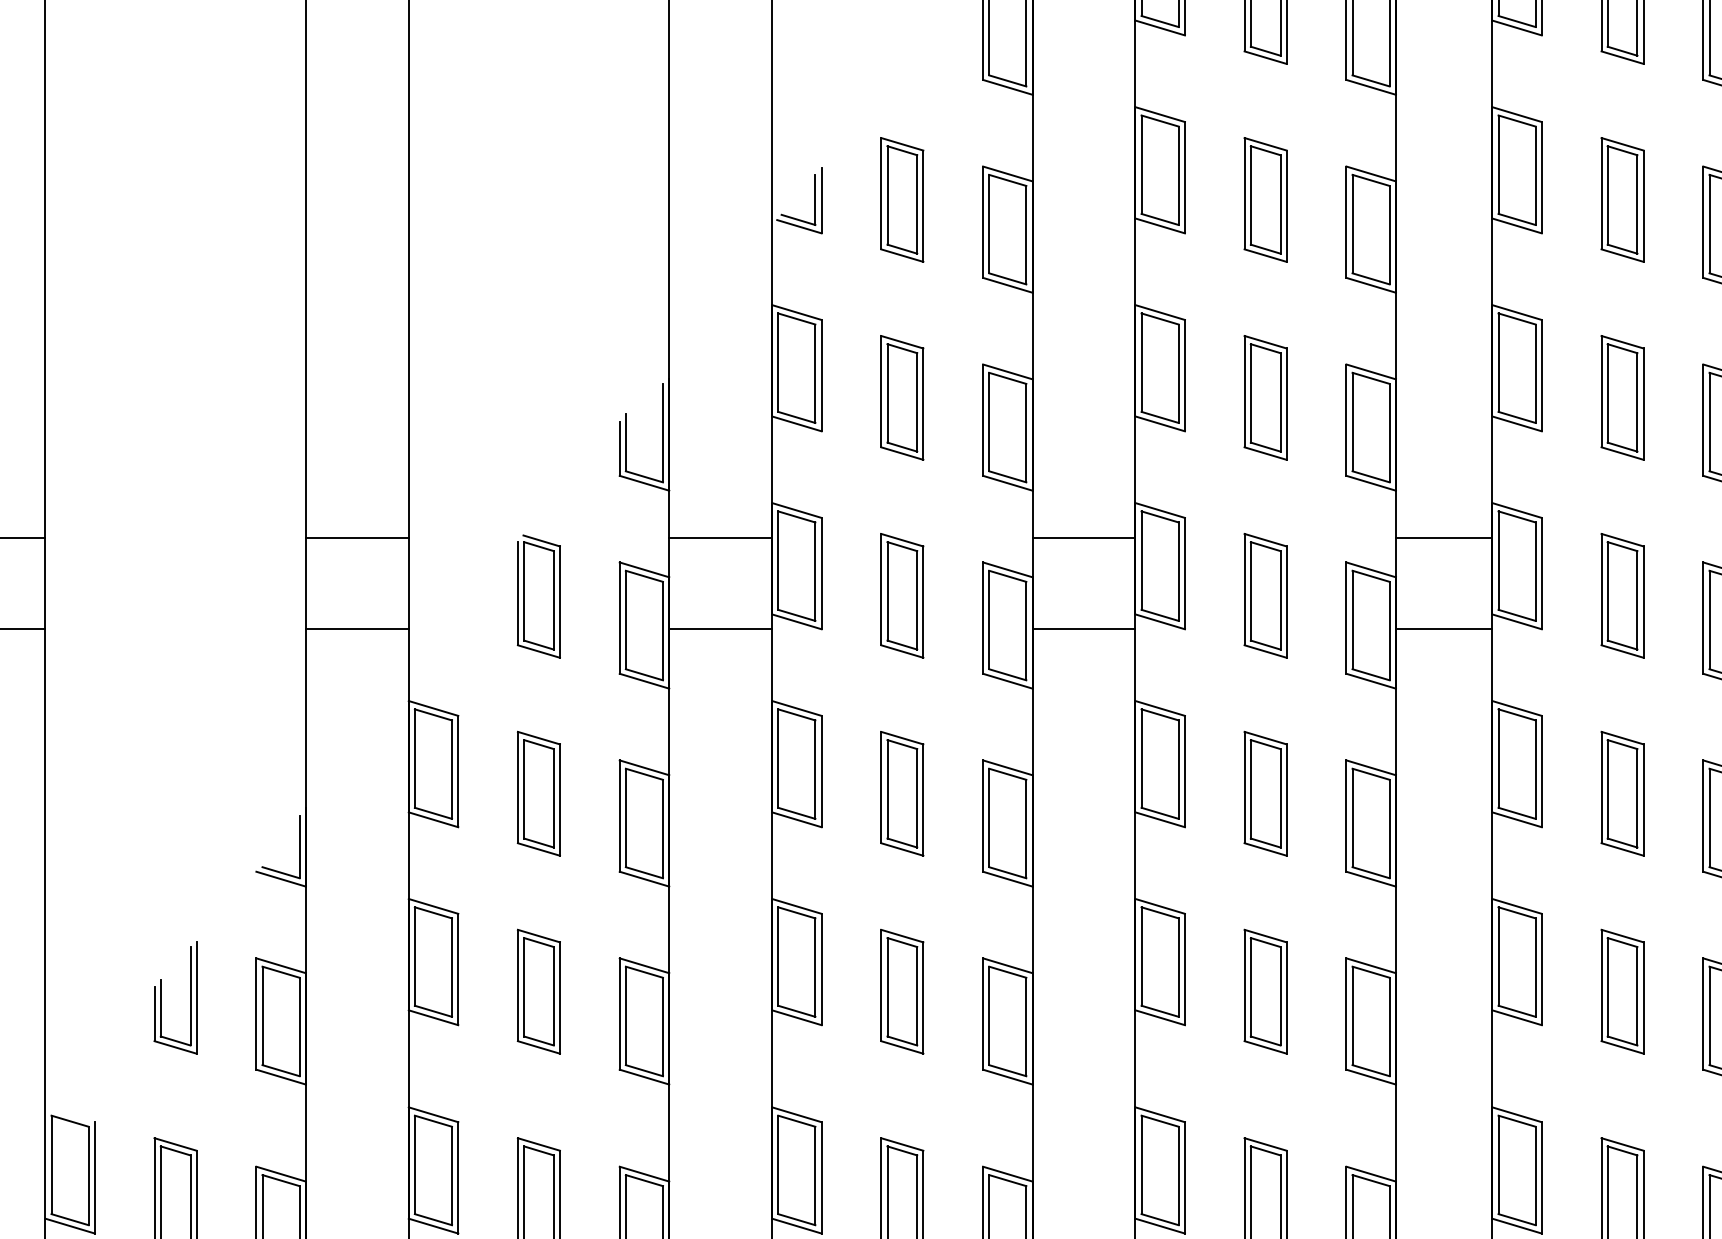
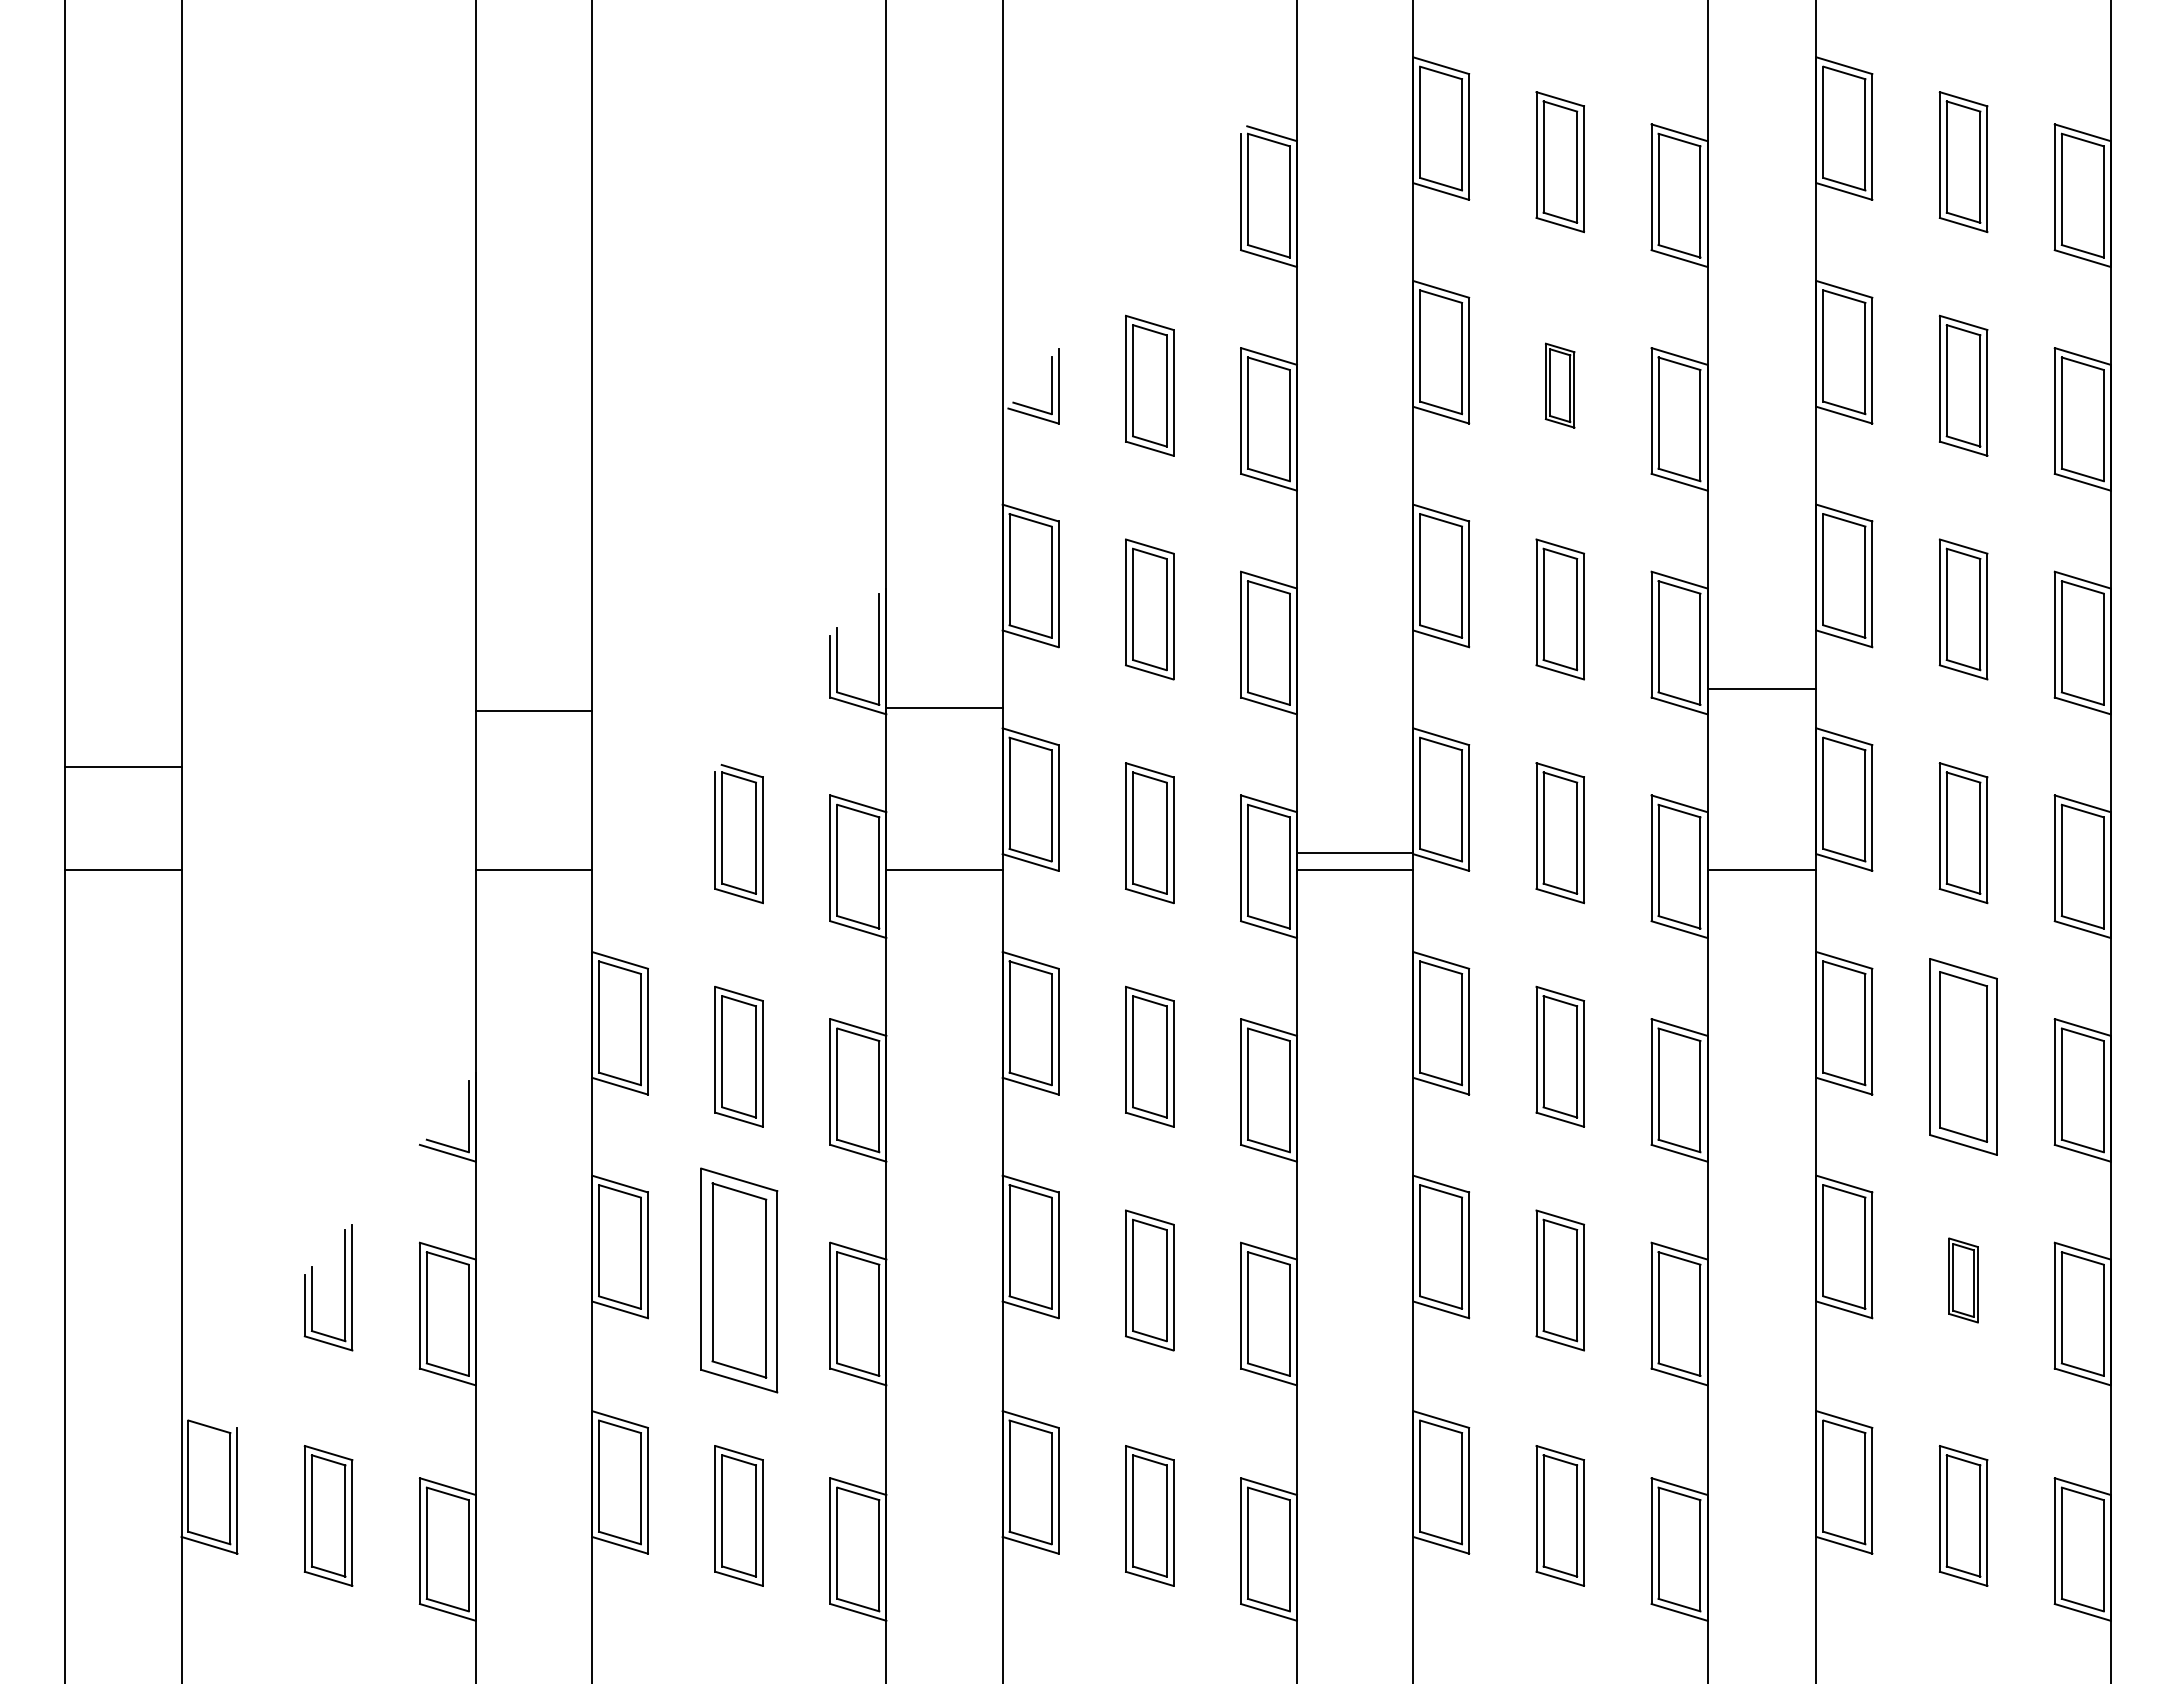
part: (1264, 199) -> (1559, 385), size x0.6
line: (356, 537) -> (533, 711), moved
line: (720, 537) -> (944, 708), moved
line: (1083, 537) -> (1354, 853), moved
line: (1443, 537) -> (1761, 689), moved
part: (1622, 793) -> (1963, 1056), size x1.4
part: (538, 991) -> (738, 1280), size x1.6
part: (1622, 991) -> (1963, 1280), size x0.6

